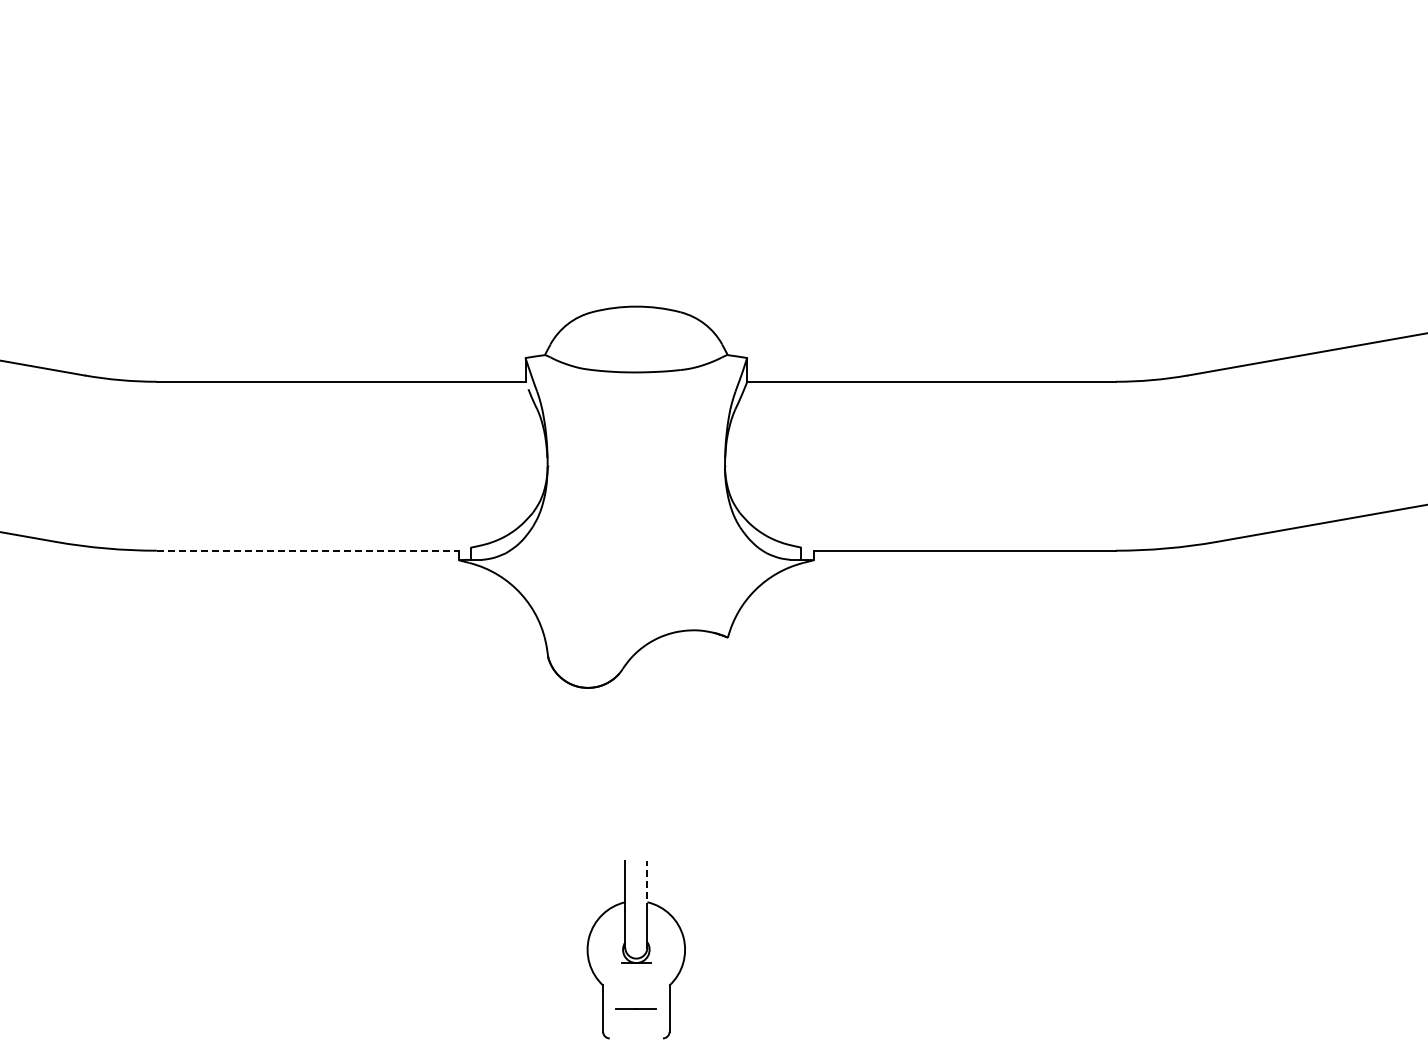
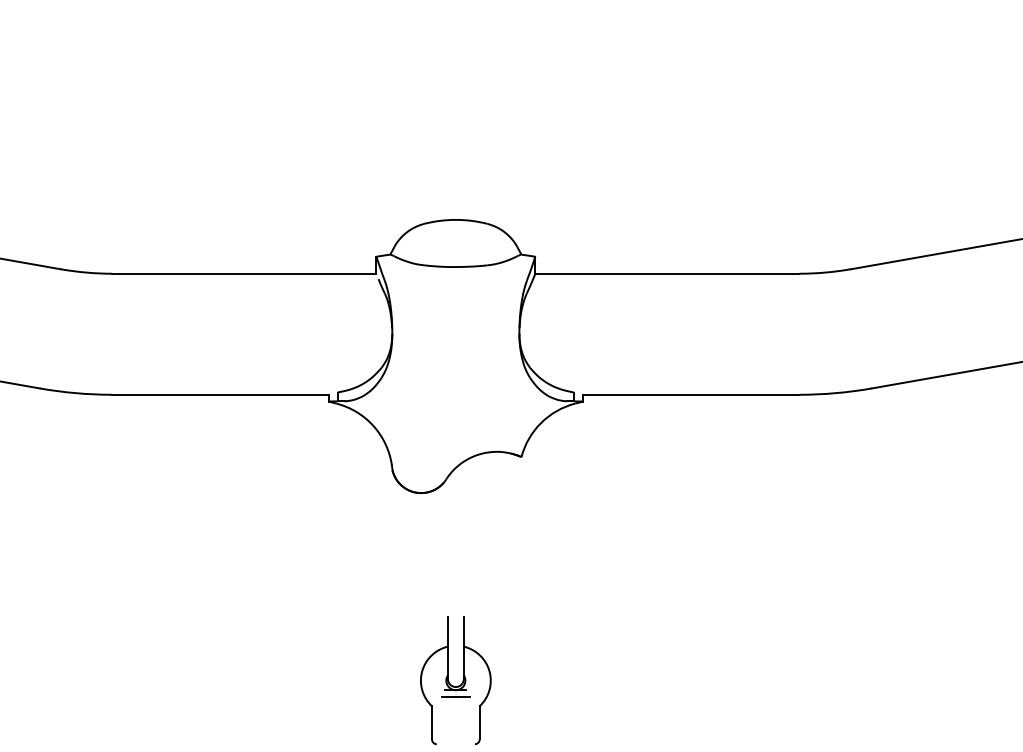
line: (308, 550) -> (220, 394), dashed -> solid
line: (647, 884) -> (463, 633), dashed -> solid
line: (635, 1008) -> (455, 696), moved

